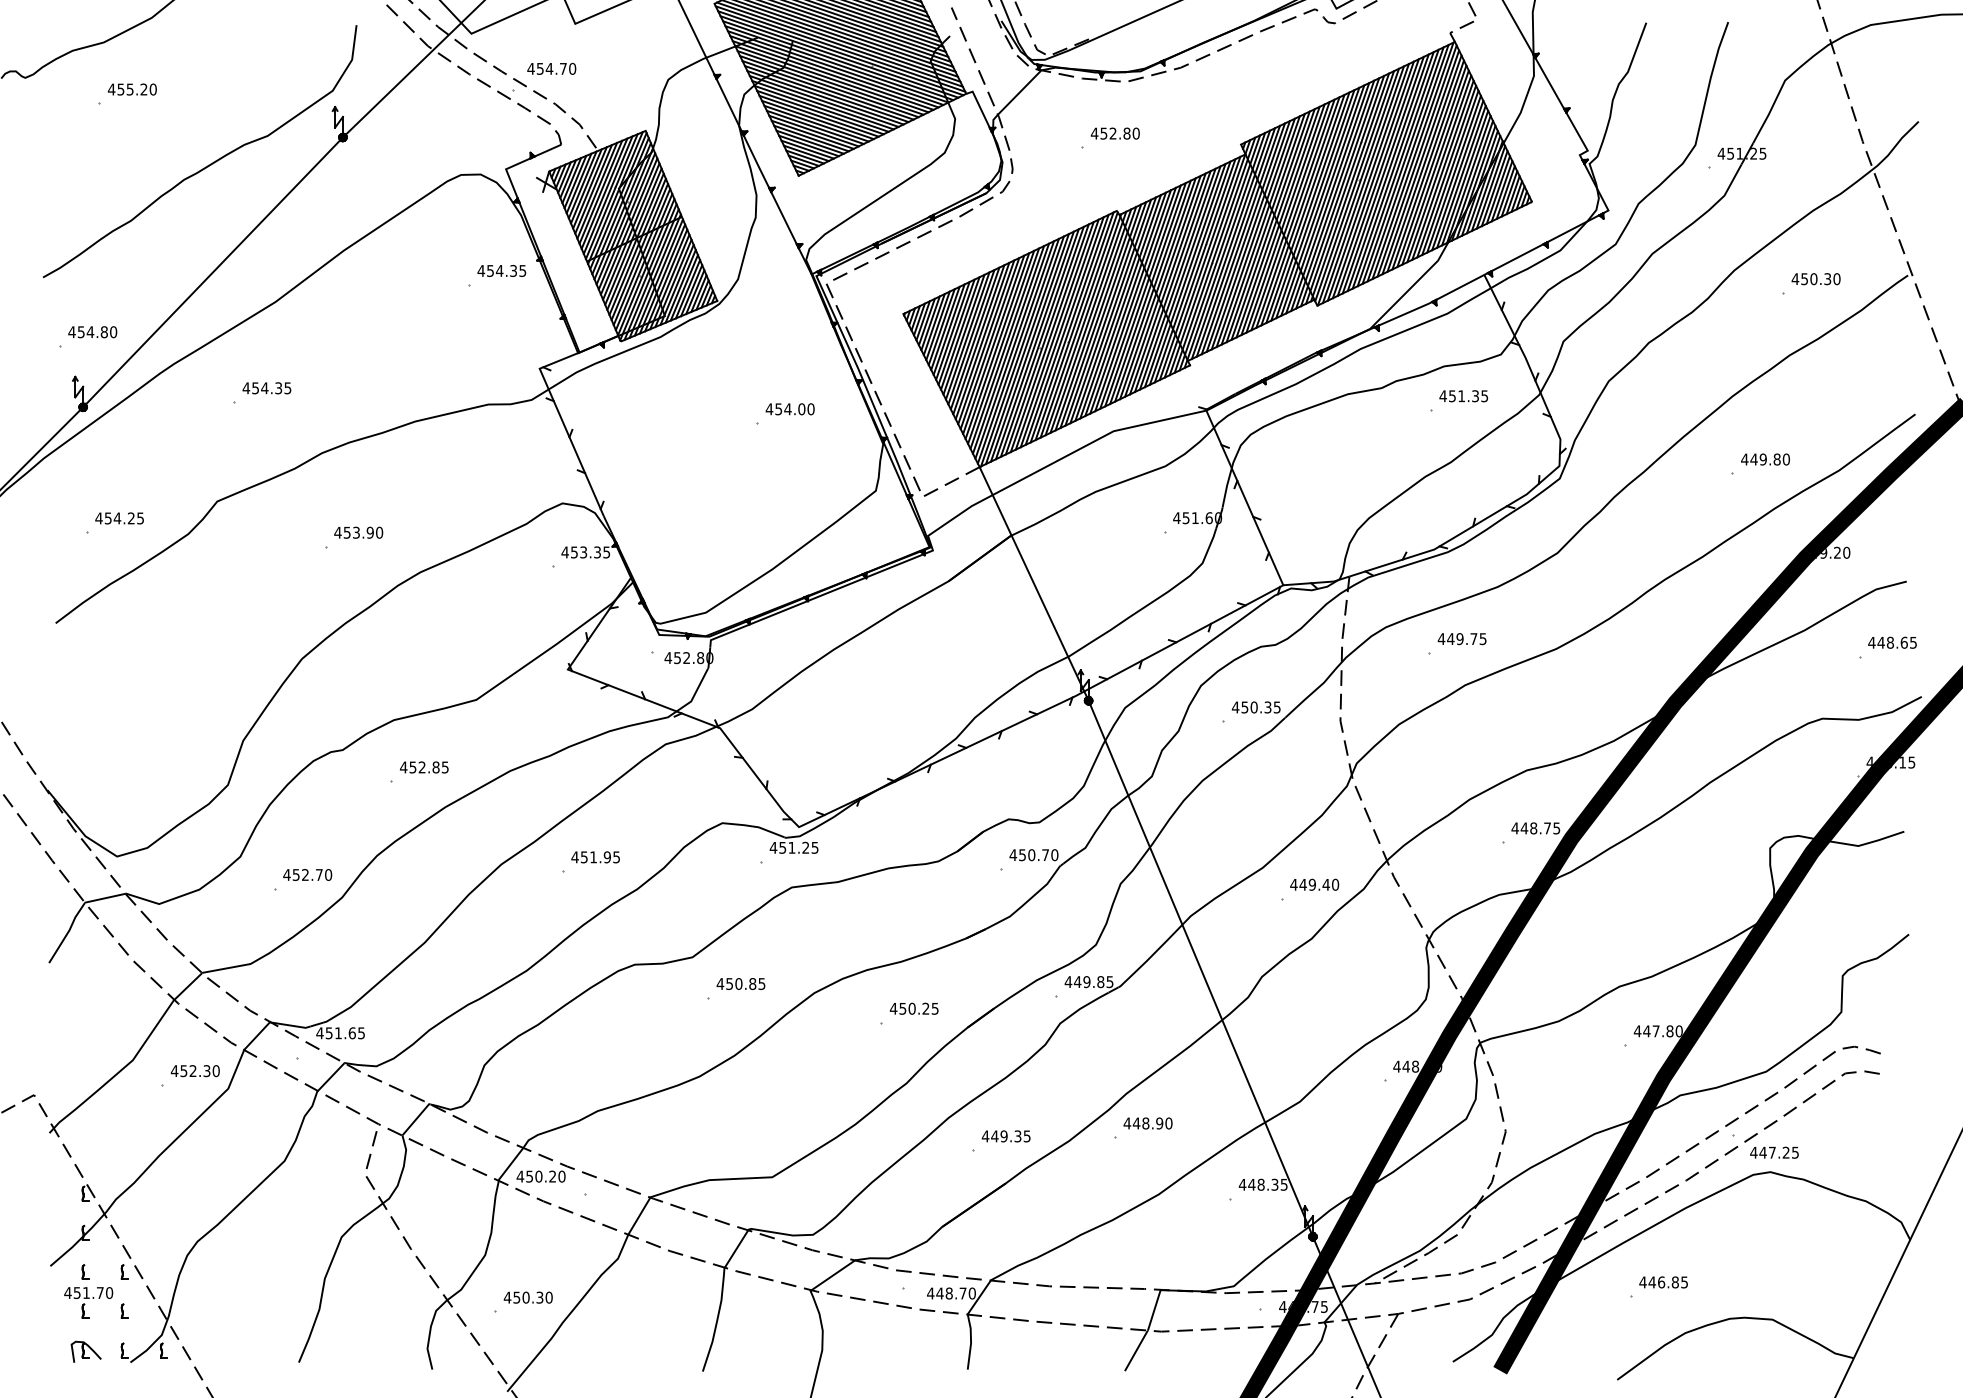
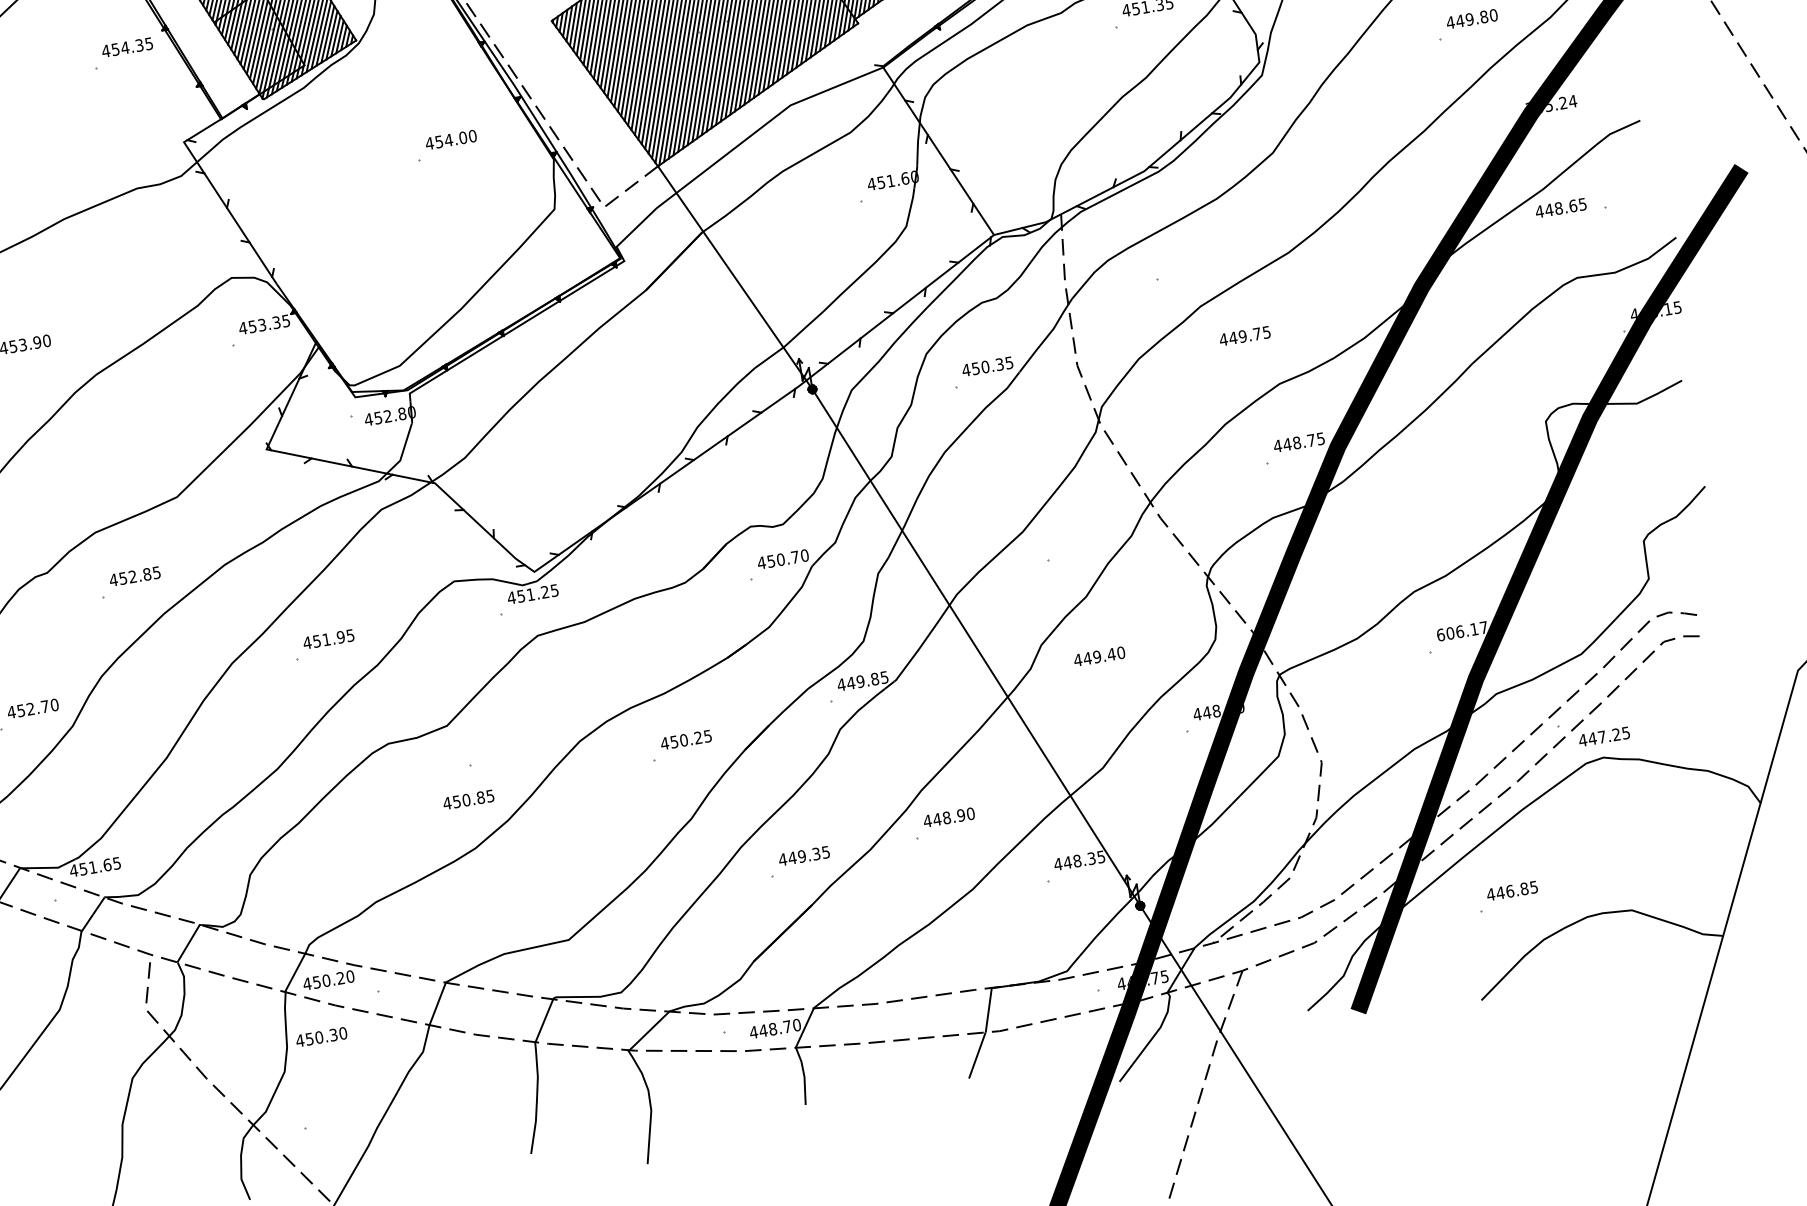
text: (1826, 552) -> (1551, 104), 449.20 -> 305.24
text: (1461, 639) -> (1244, 336), moved
text: (1892, 642) -> (1560, 207), moved
text: (1314, 884) -> (1099, 656), moved
text: (740, 983) -> (468, 799), moved
text: (1657, 1031) -> (1461, 631), 447.80 -> 606.17
text: (527, 1297) -> (320, 1037), moved

